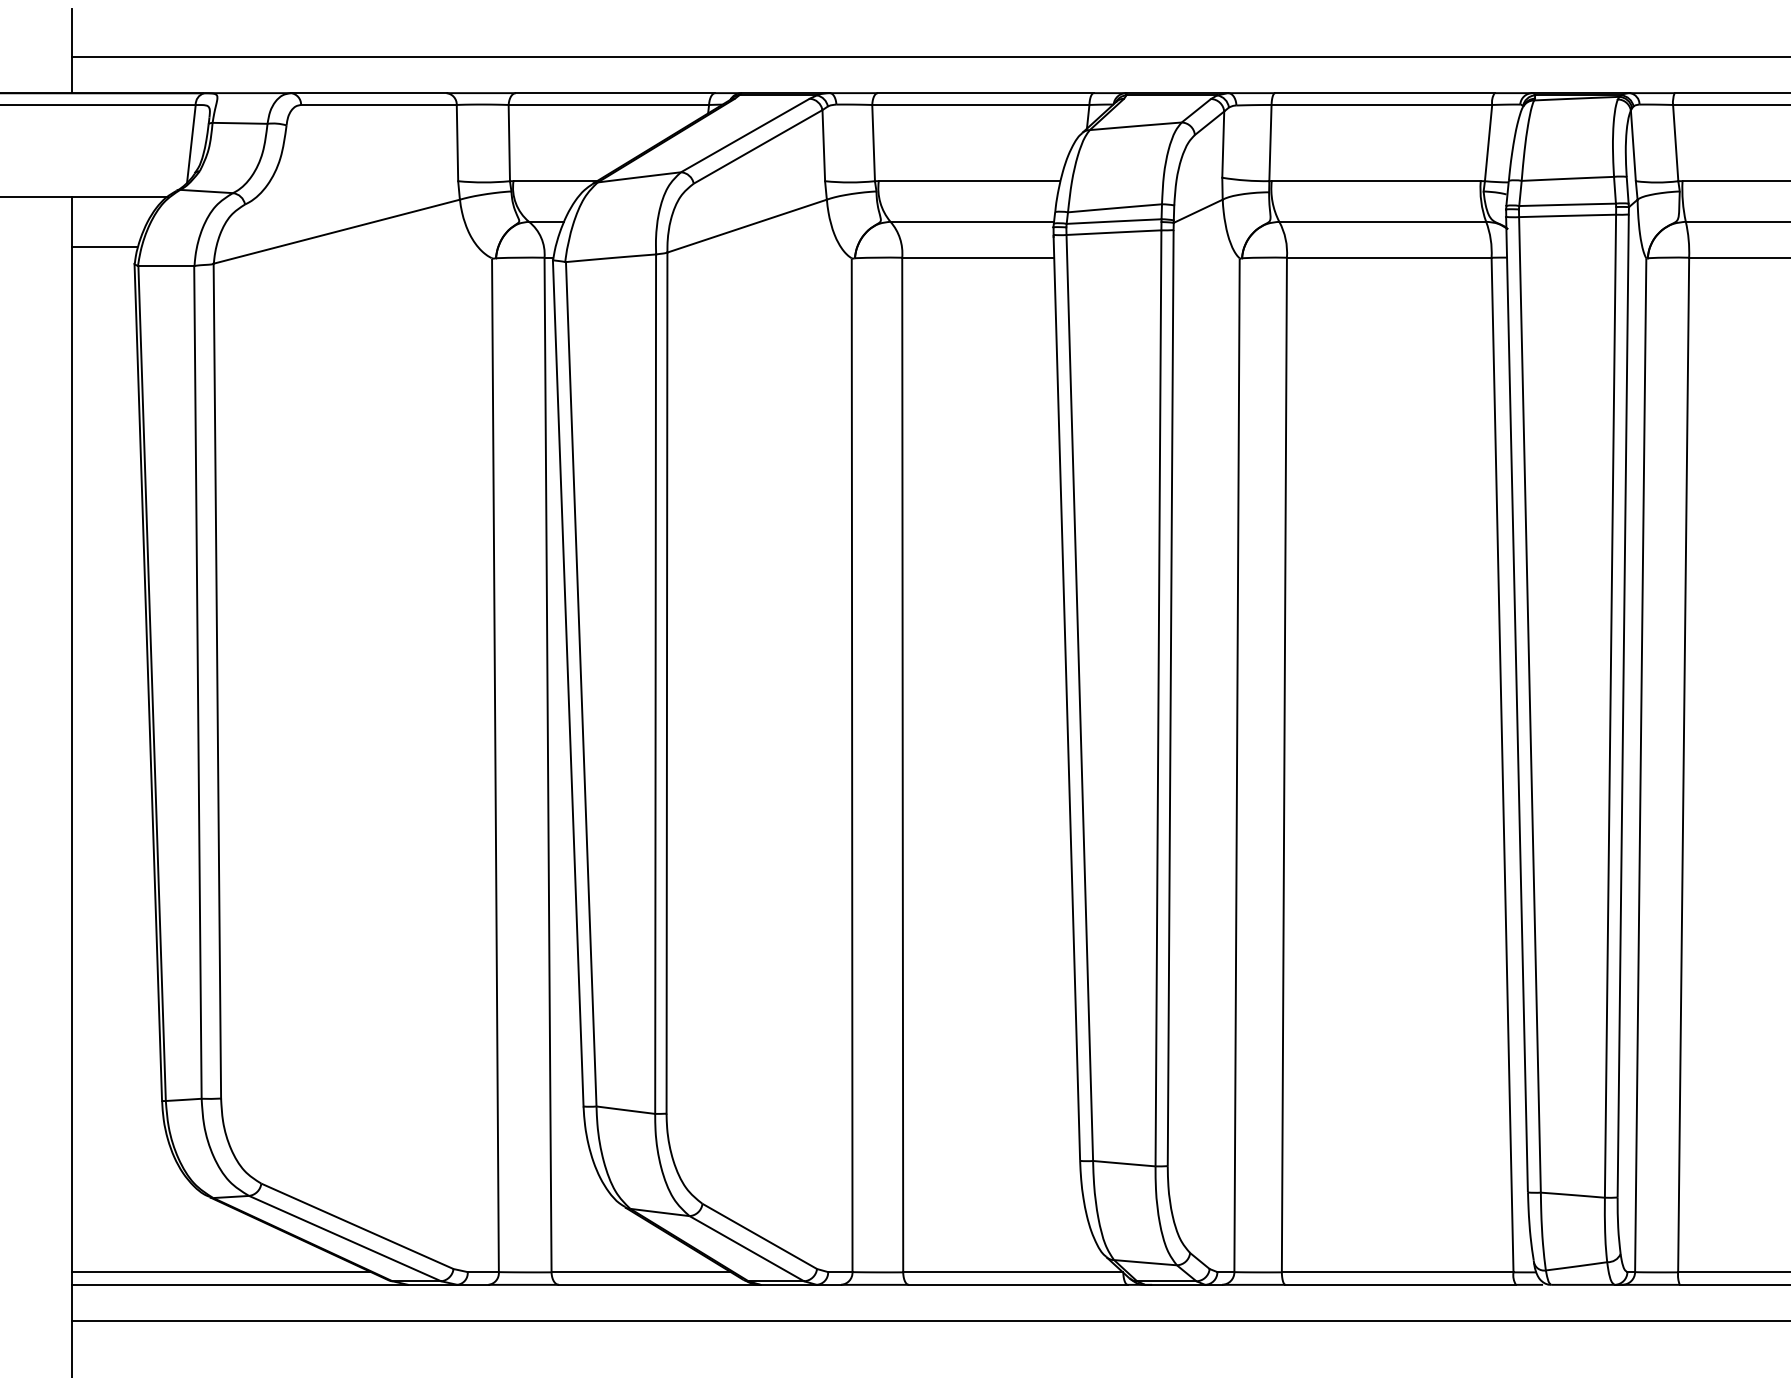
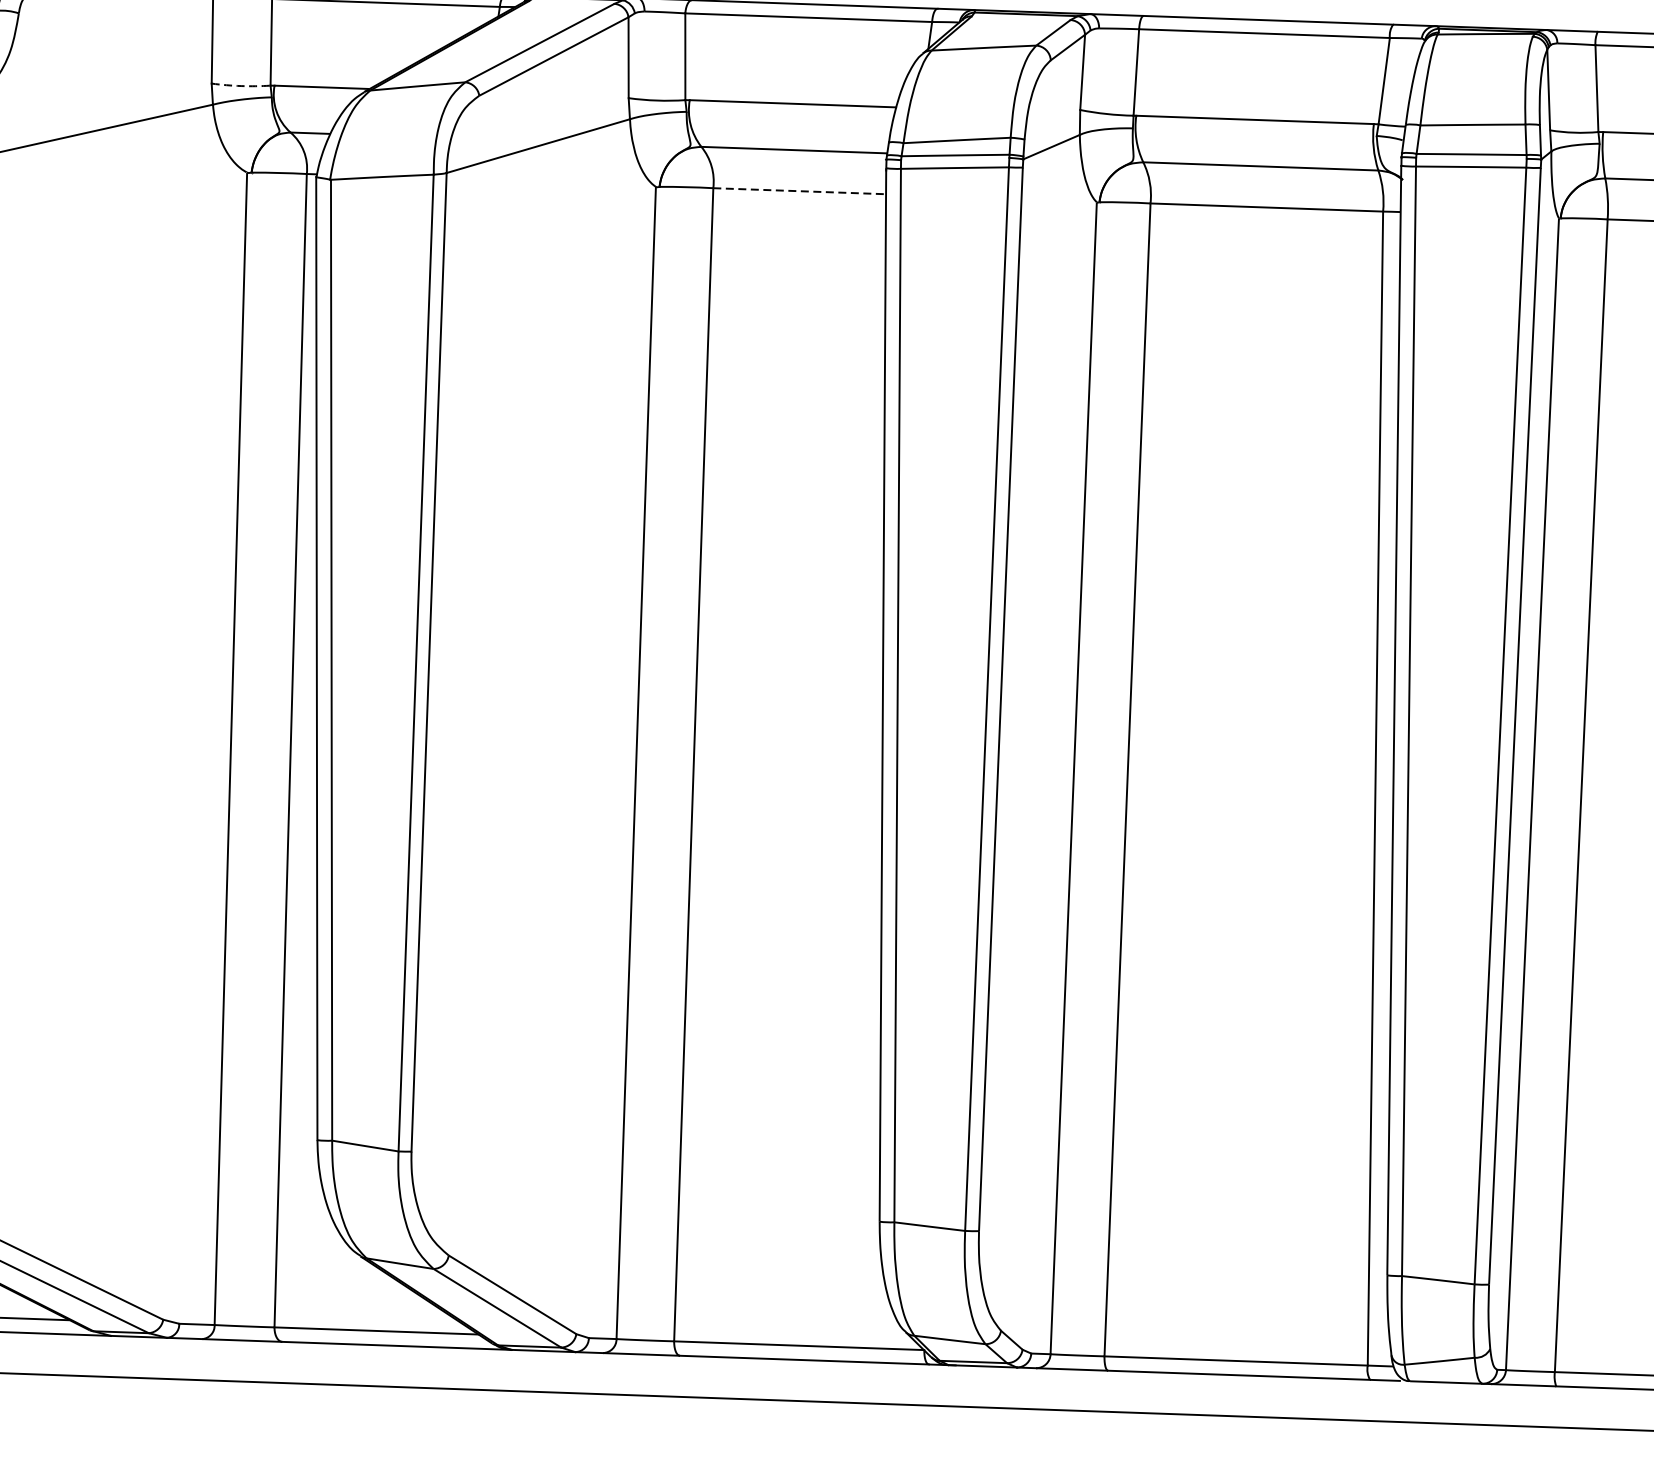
arc: (484, 182) -> (241, 86), solid -> dashed
line: (977, 257) -> (798, 190), solid -> dashed

